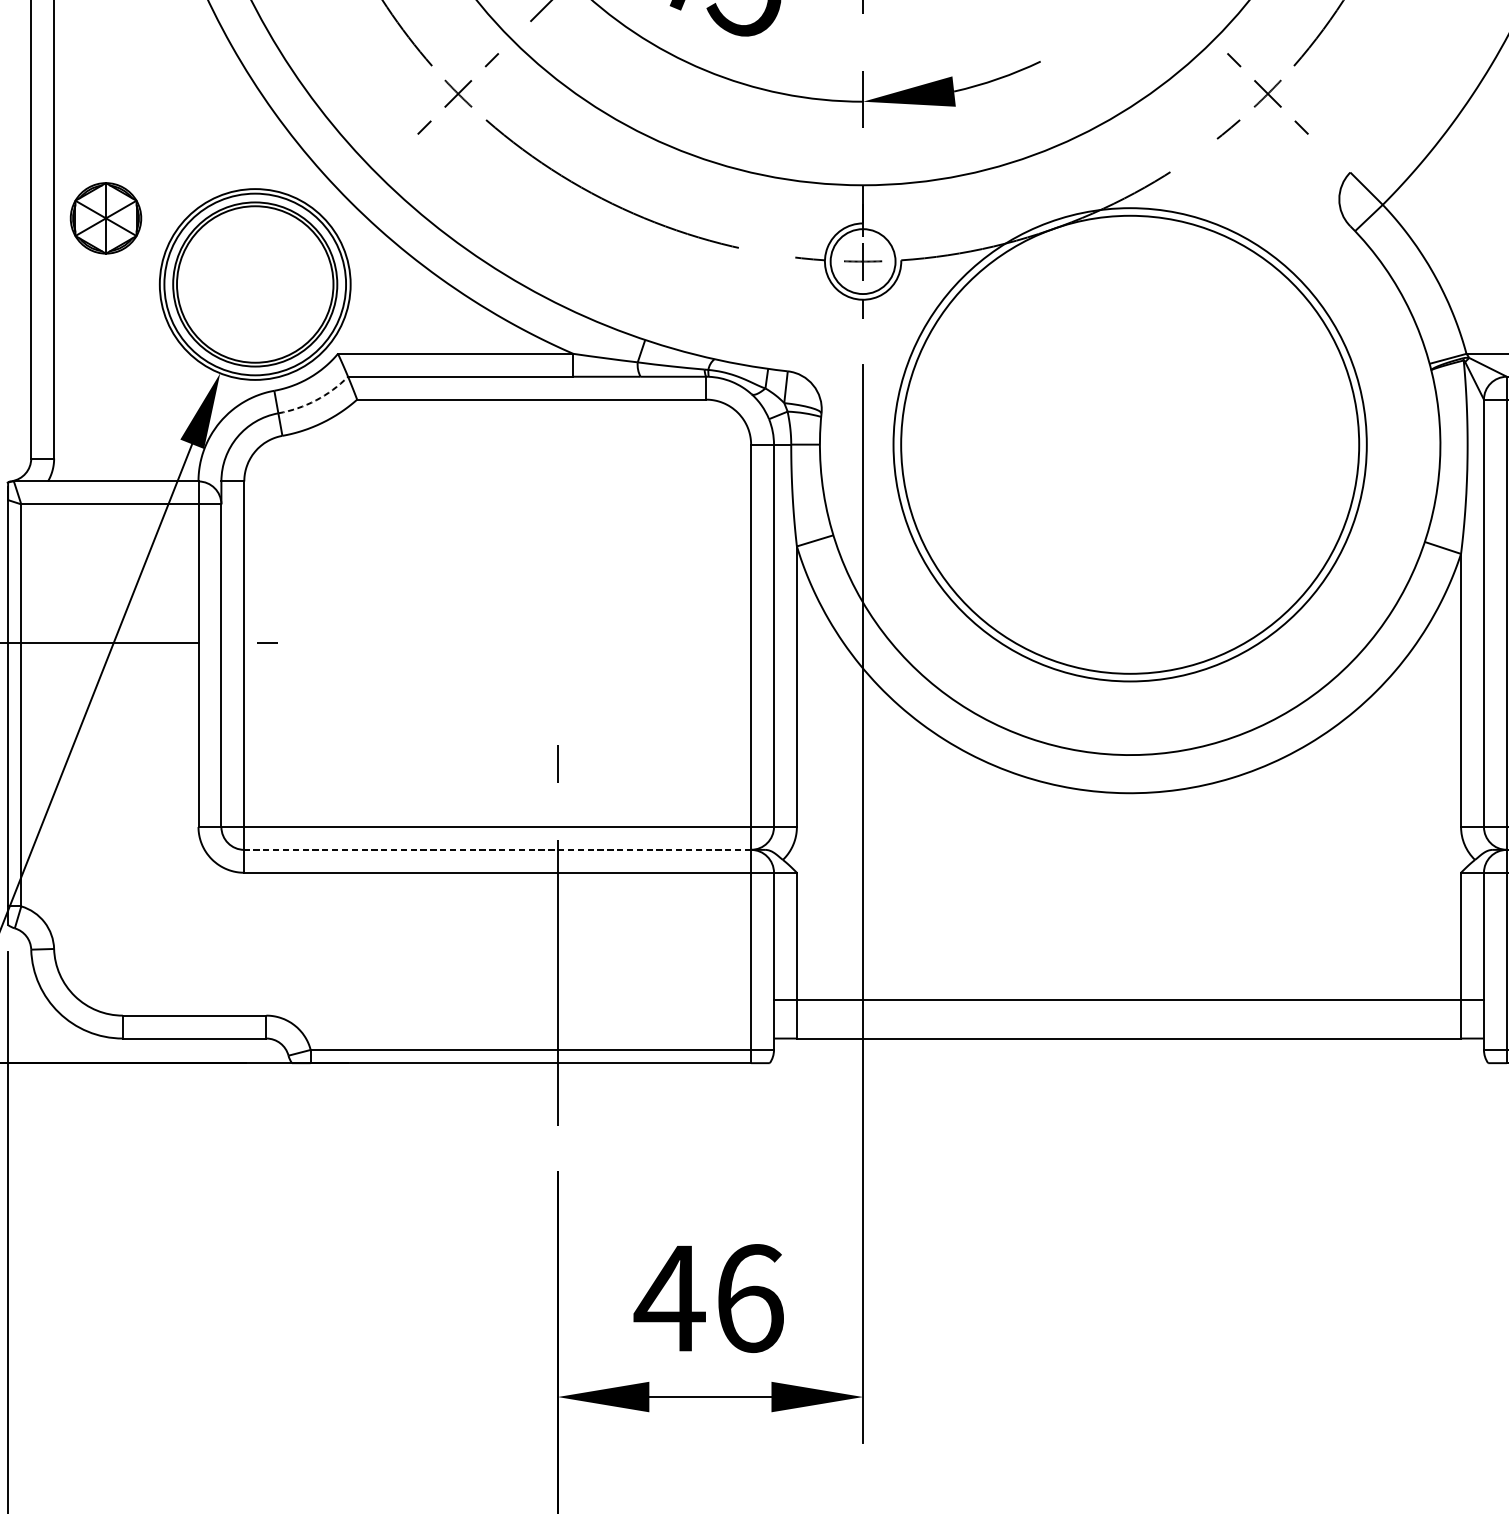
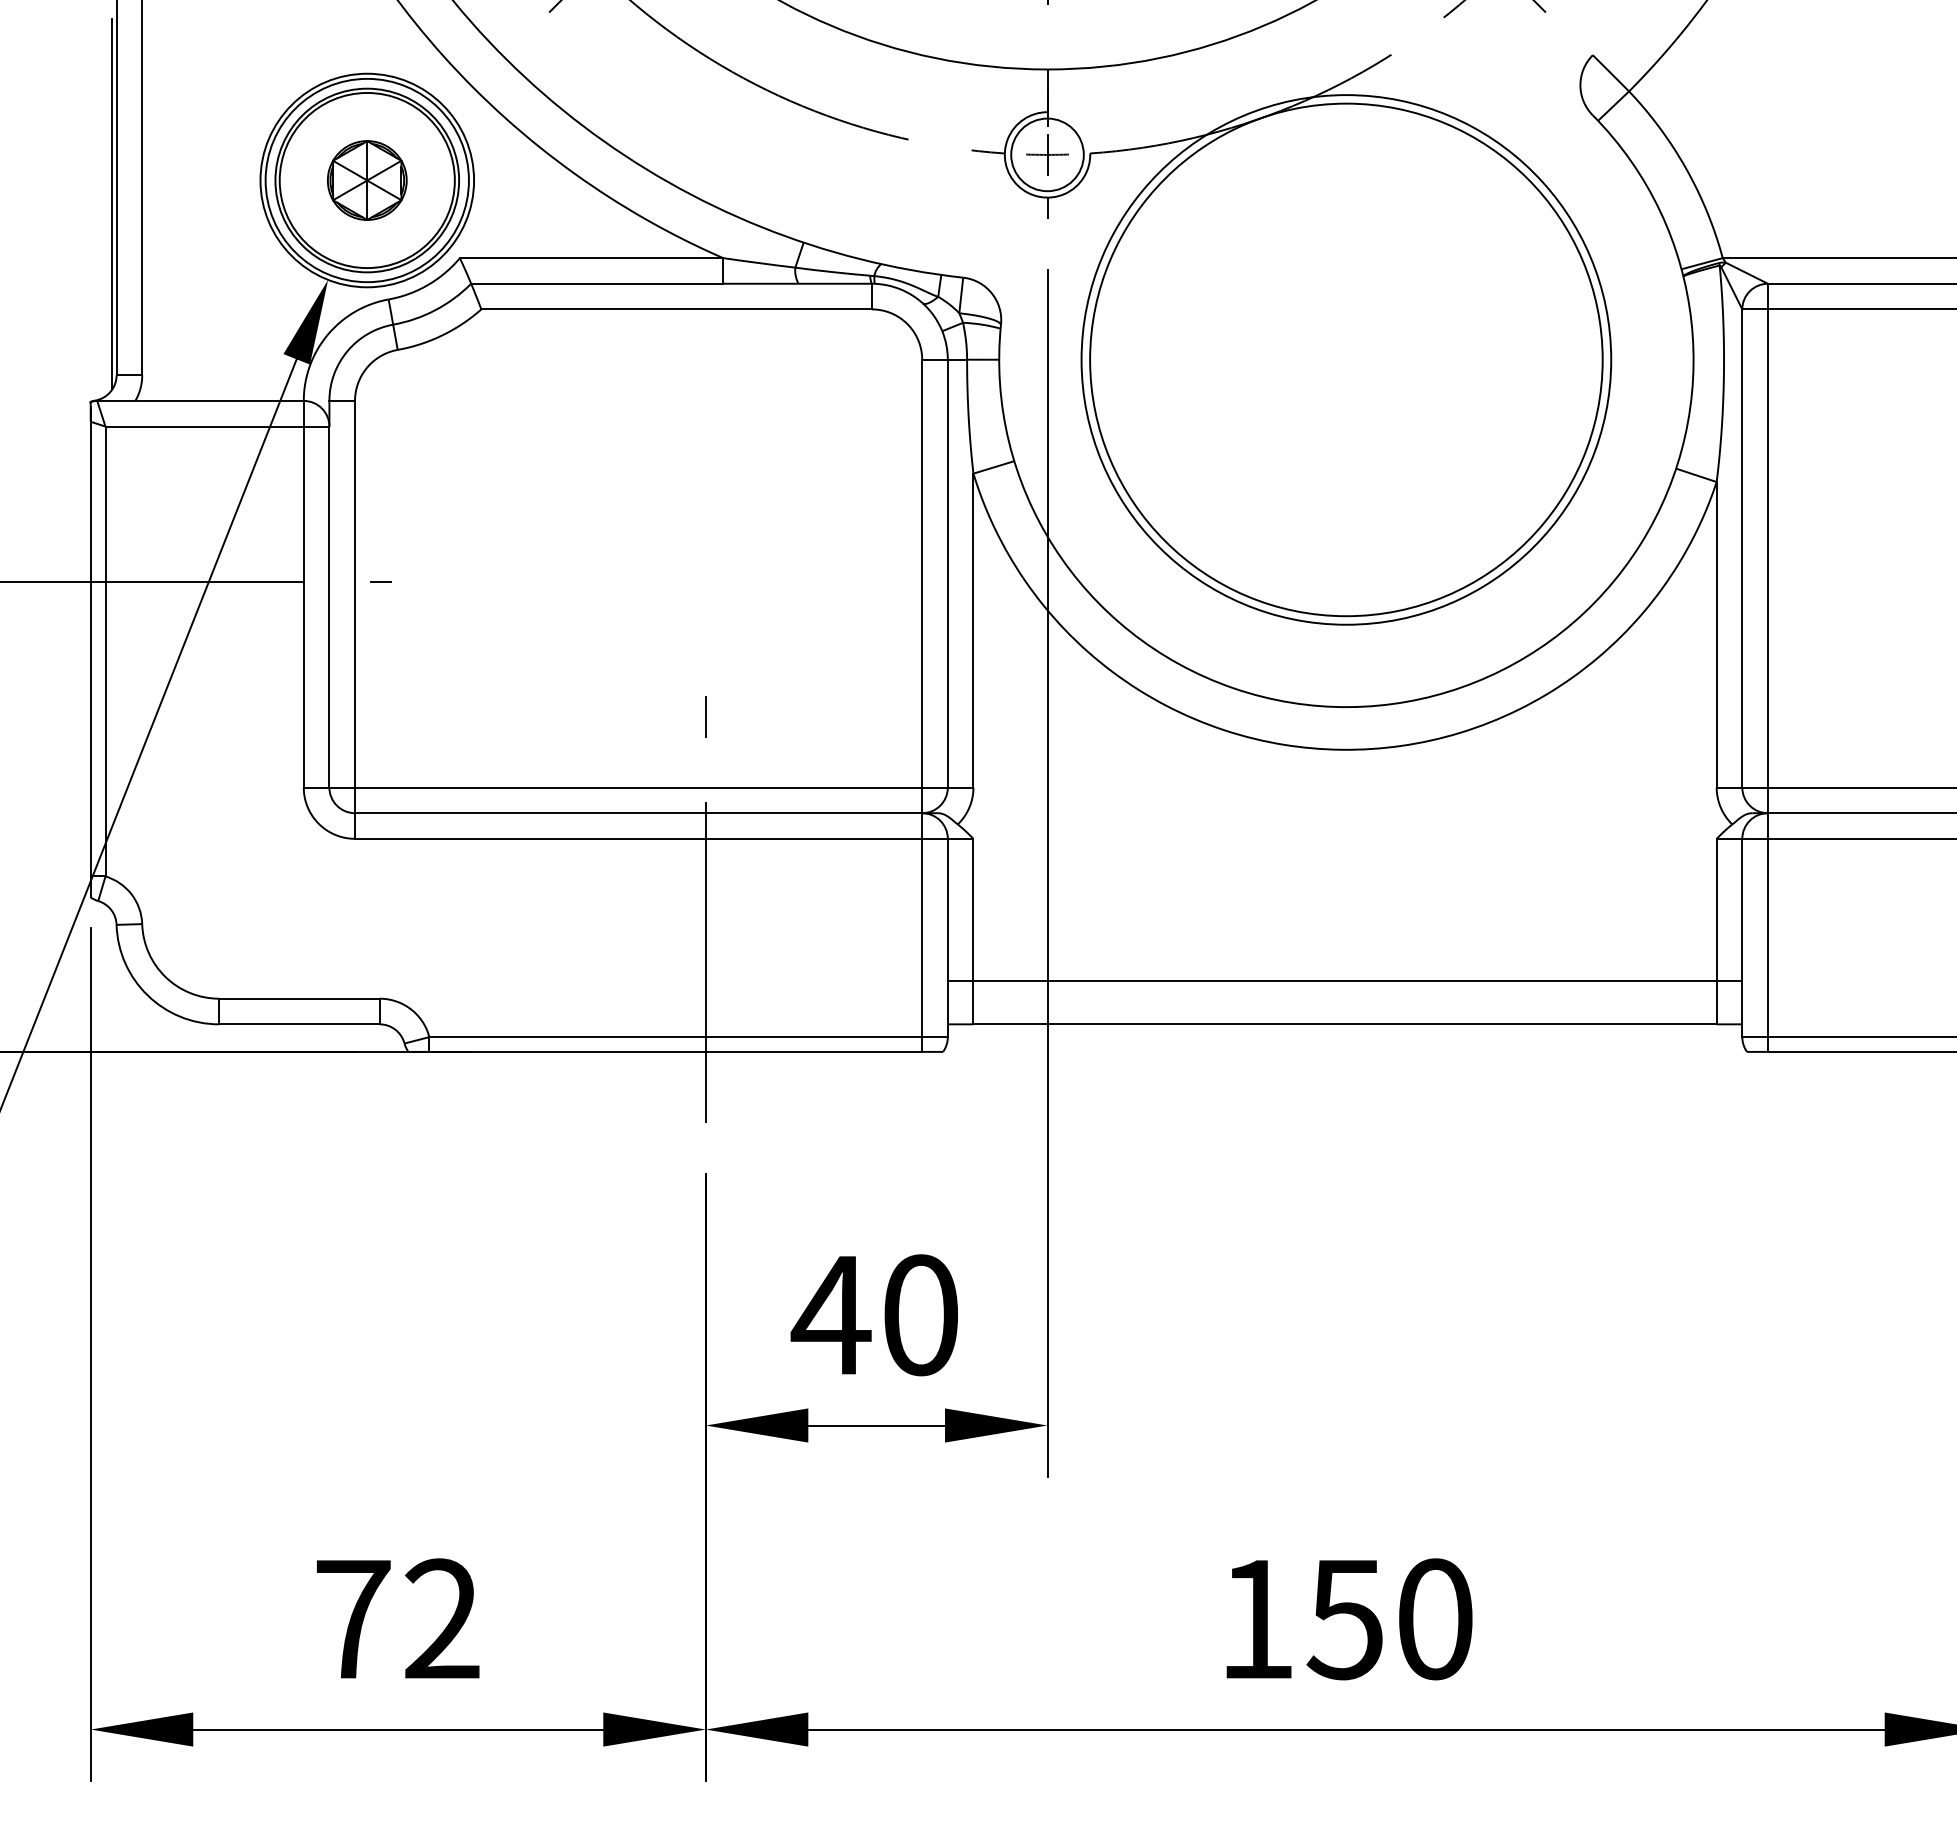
part: (106, 218) -> (367, 180), moved
line: (27, 305) -> (112, 203), added
arc: (316, 400) -> (435, 310), dashed -> solid
line: (497, 850) -> (638, 813), dashed -> solid
text: (750, 1298) -> (921, 1315), 46 -> 40

